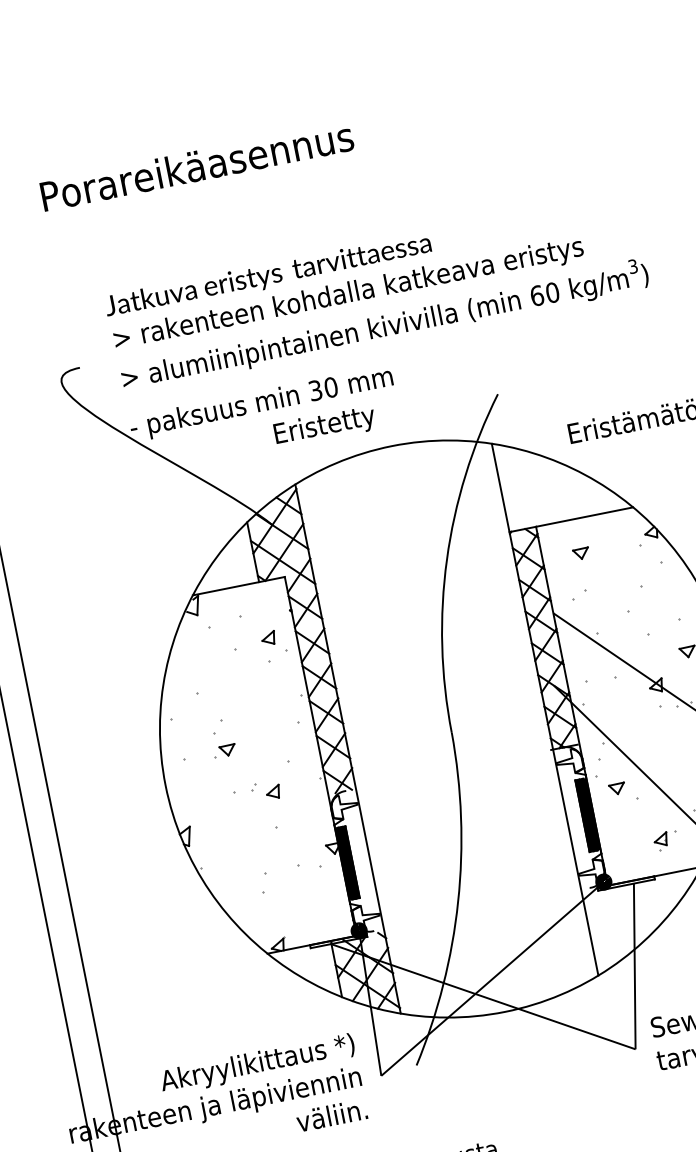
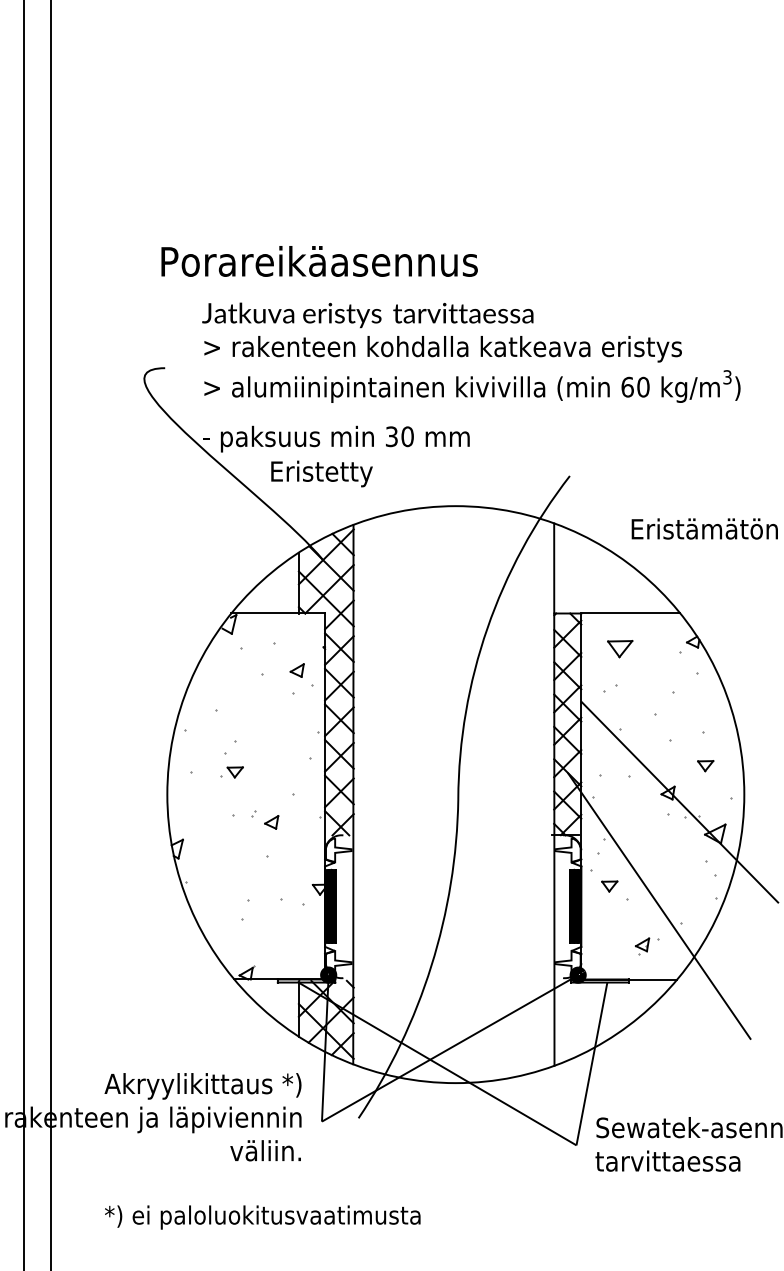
text: (197, 166) -> (319, 261), moved
text: (324, 426) -> (321, 473), moved
part: (581, 553) -> (620, 648), size x1.6

